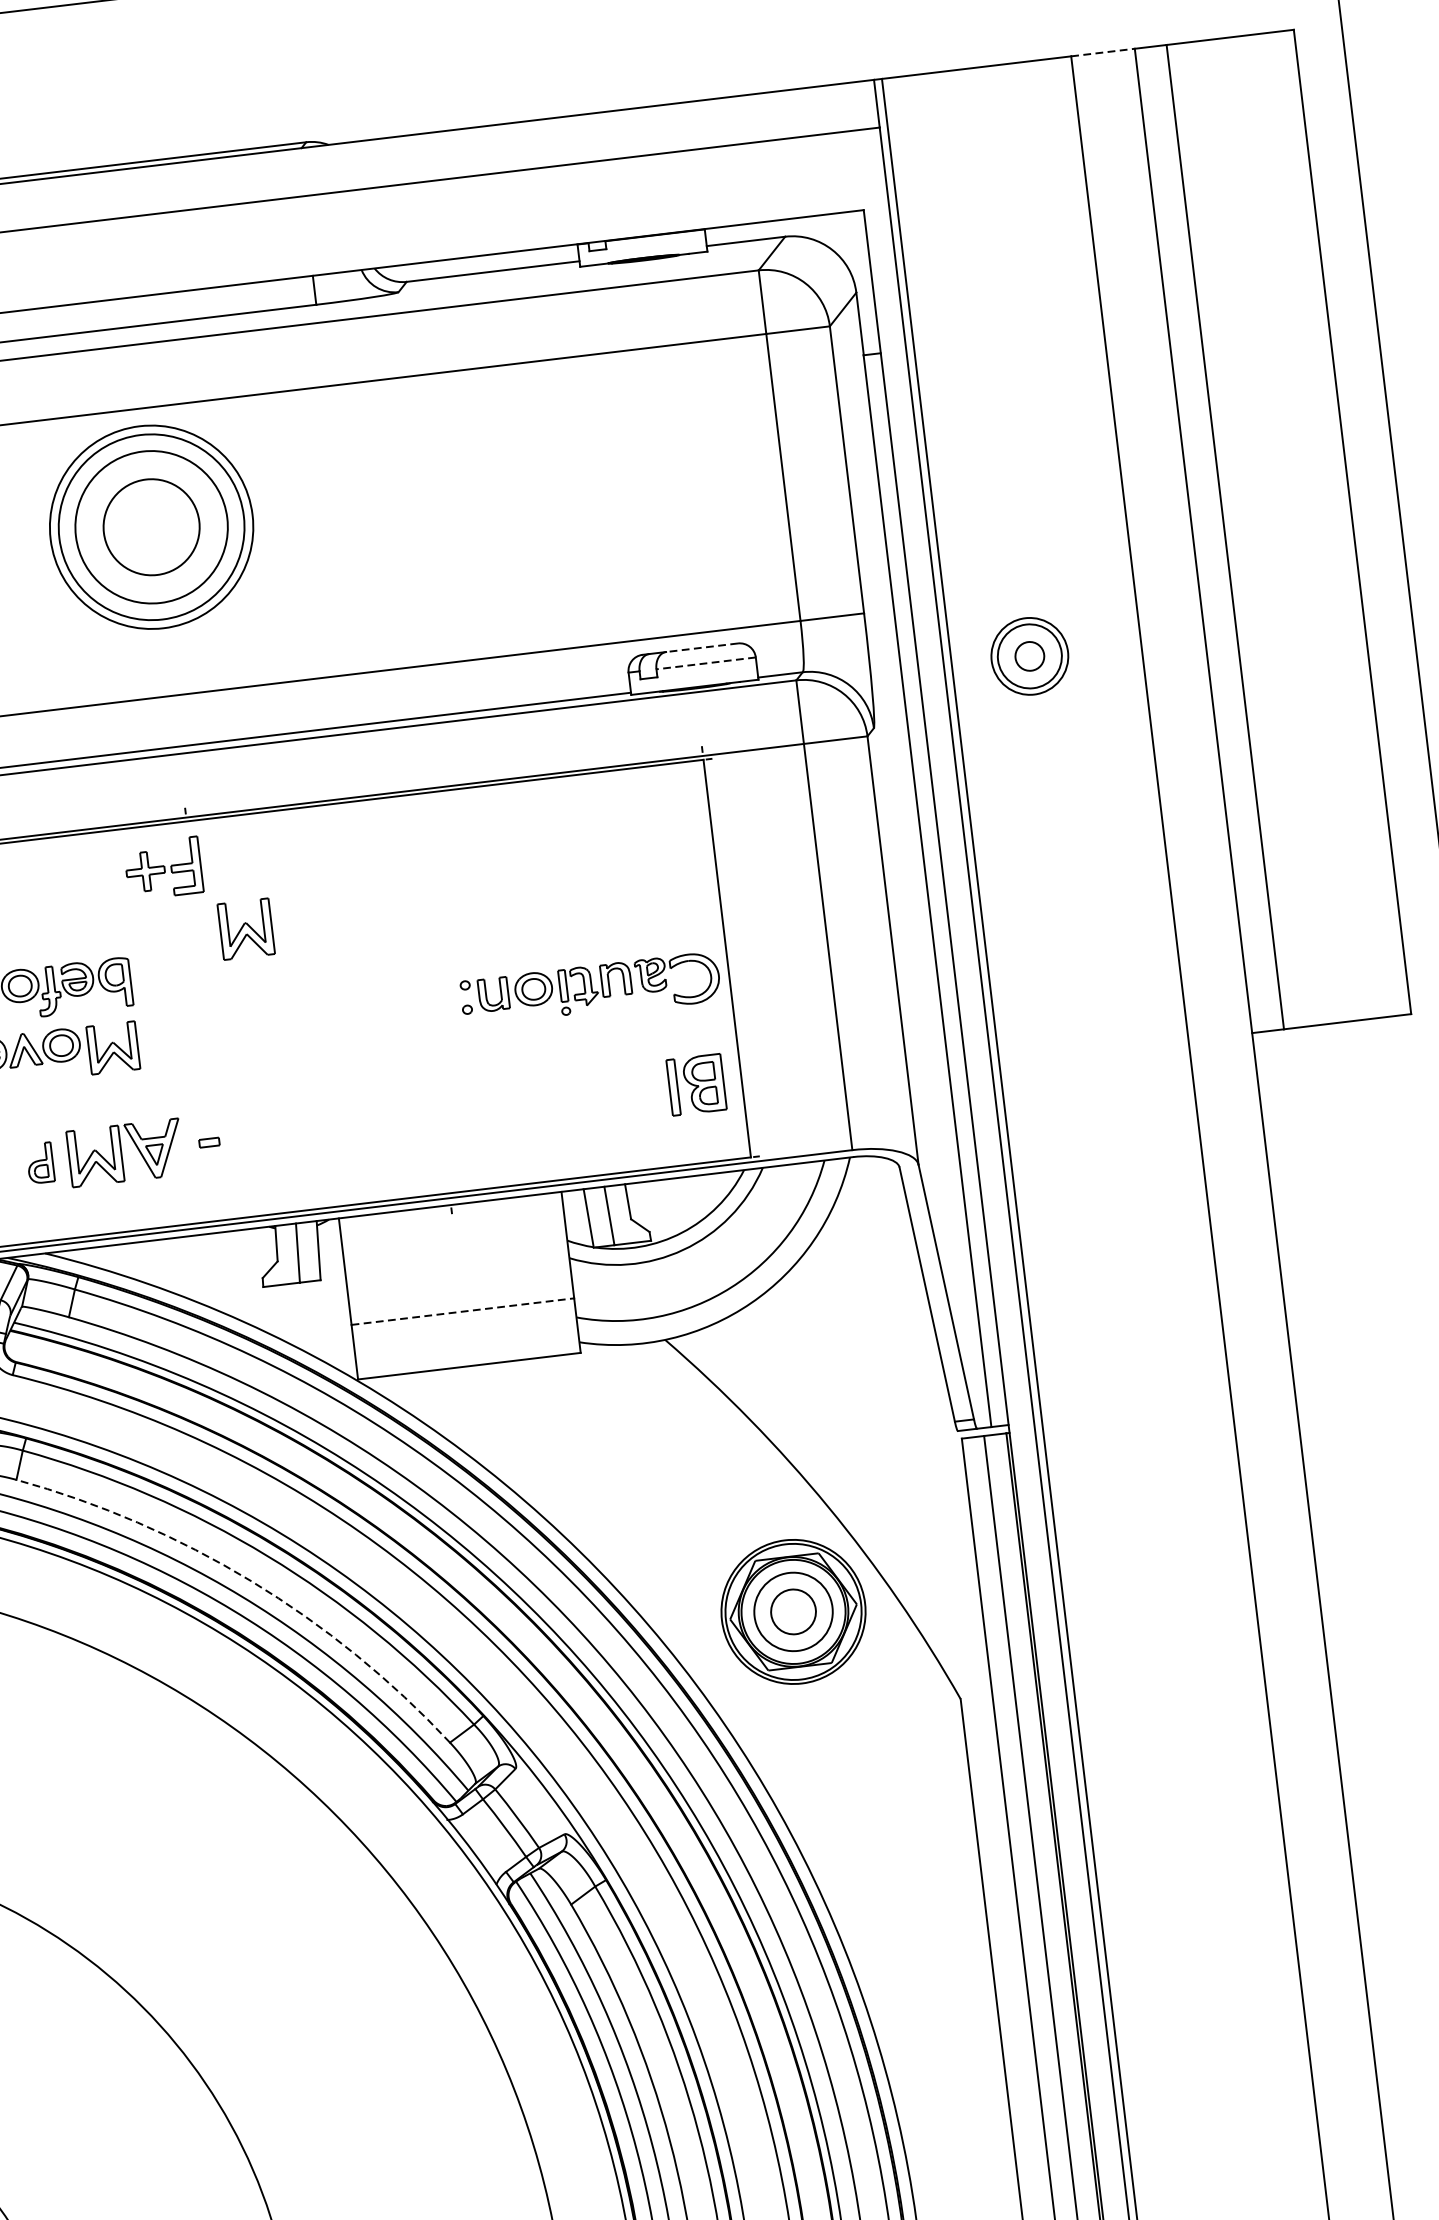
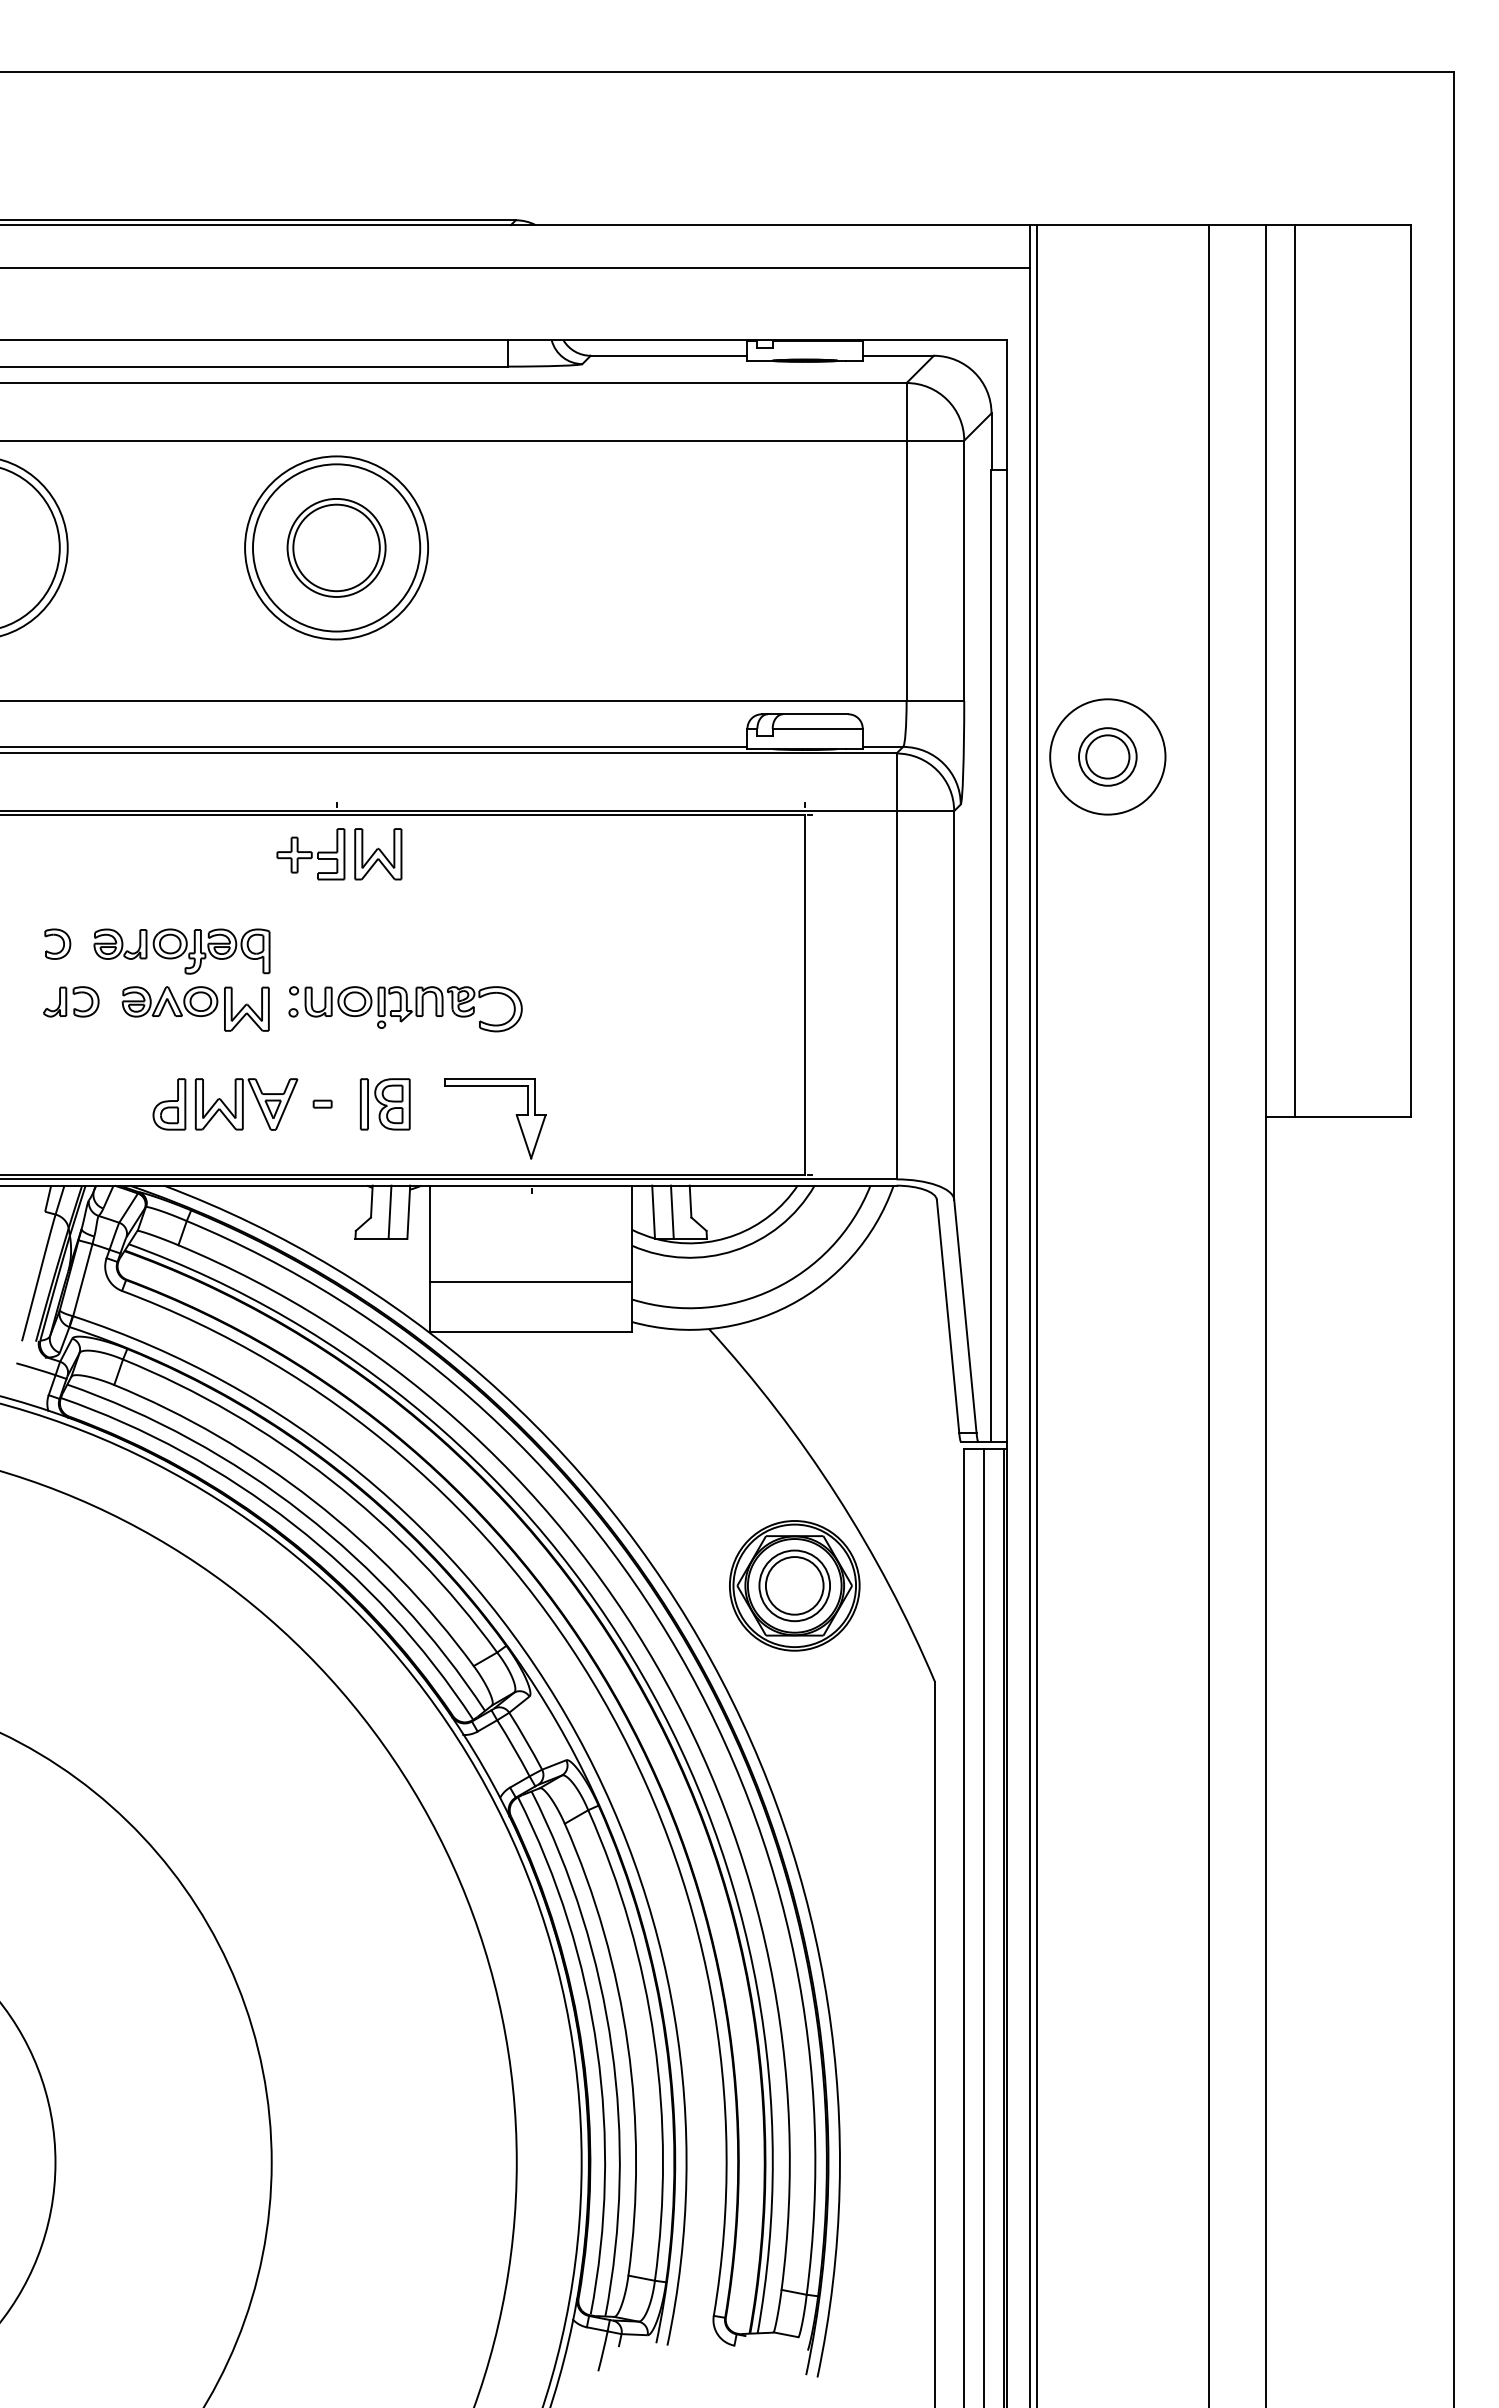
line: (1102, 53) -> (1237, 225), dashed -> solid
circle: (151, 526) -> (336, 547), size x0.71
line: (701, 648) -> (815, 714), dashed -> solid
circle: (1029, 655) -> (1107, 756), size x1.67
circle: (1029, 655) -> (1107, 756), size x1.67
line: (705, 663) -> (817, 728), dashed -> solid
part: (246, 929) -> (378, 854), moved
part: (590, 991) -> (405, 1009), moved
part: (695, 1085) -> (384, 1104), moved
part: (423, 1128) -> (515, 1114), added
part: (40, 1163) -> (169, 1104), size x1.43
line: (463, 1311) -> (531, 1282), dashed -> solid
arc: (251, 1581) -> (313, 1500), dashed -> solid
circle: (793, 1611) -> (794, 1585), size x1.43

